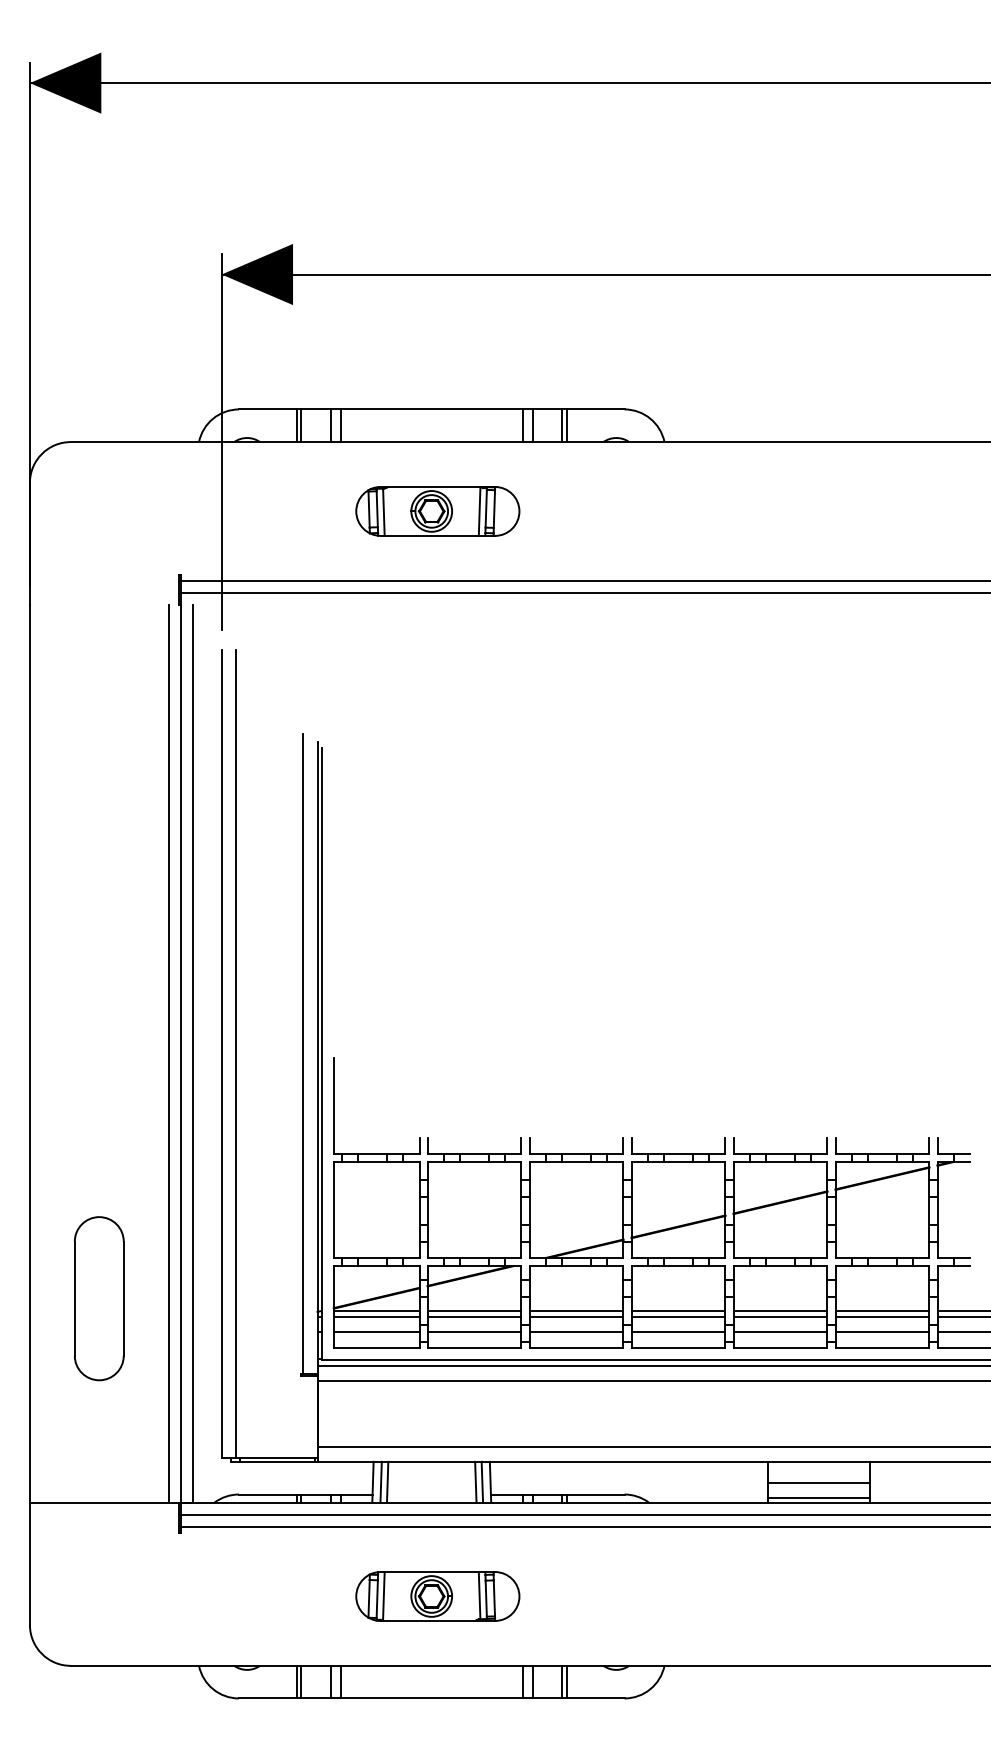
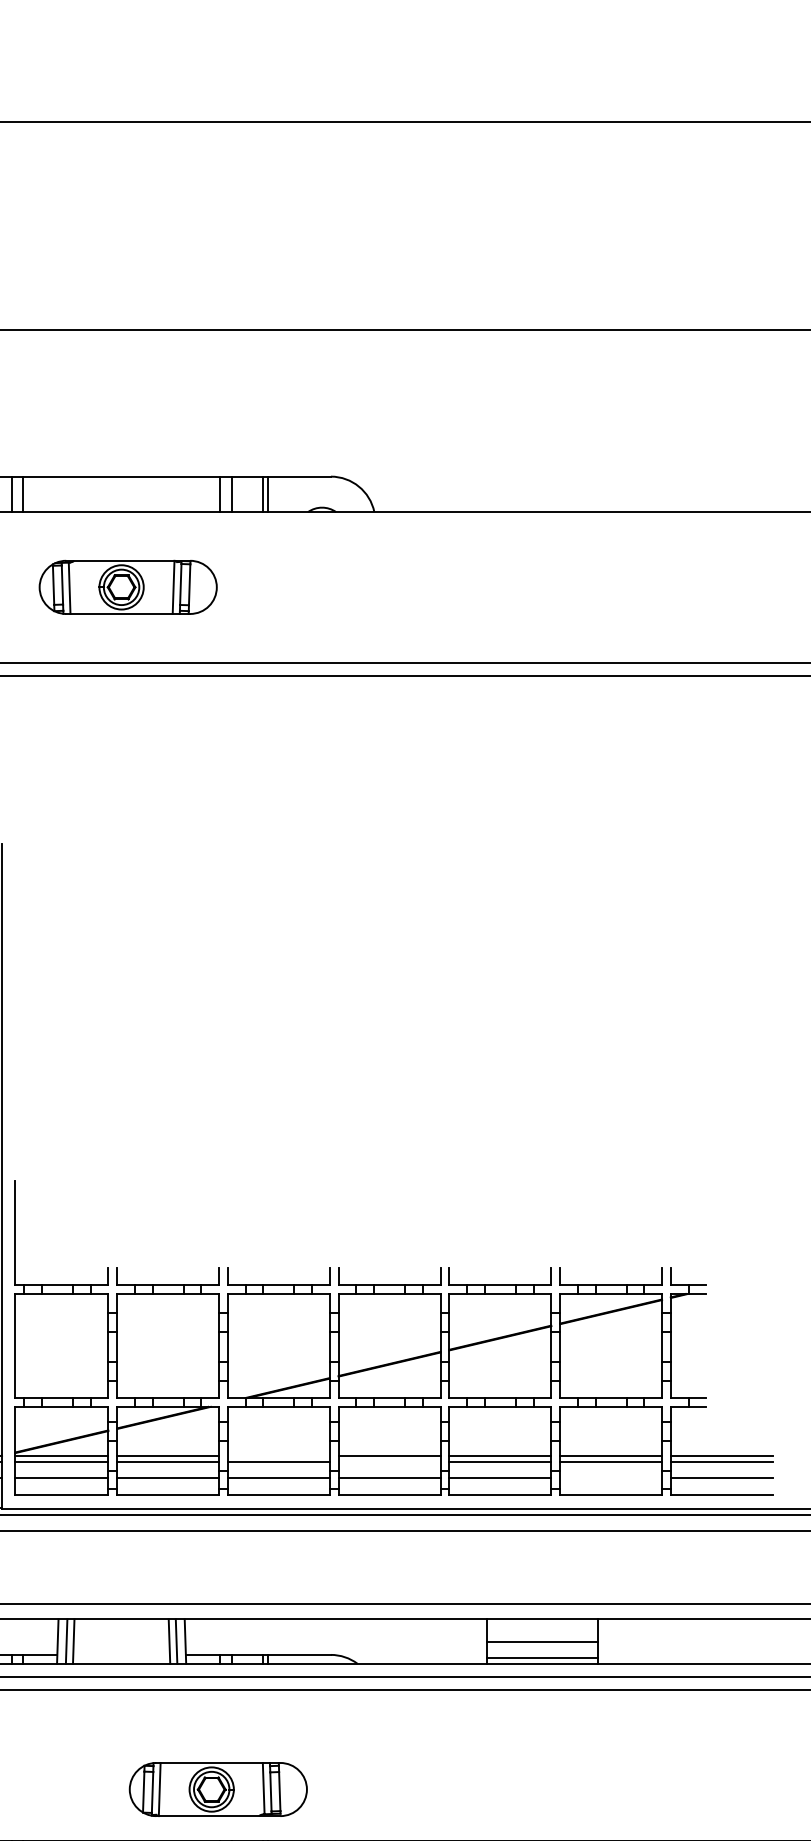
line: (576, 1311) -> (278, 1456), removed
line: (678, 1317) -> (389, 1462), removed
line: (882, 1331) -> (611, 1477), removed
part: (437, 1596) -> (217, 1789), moved

